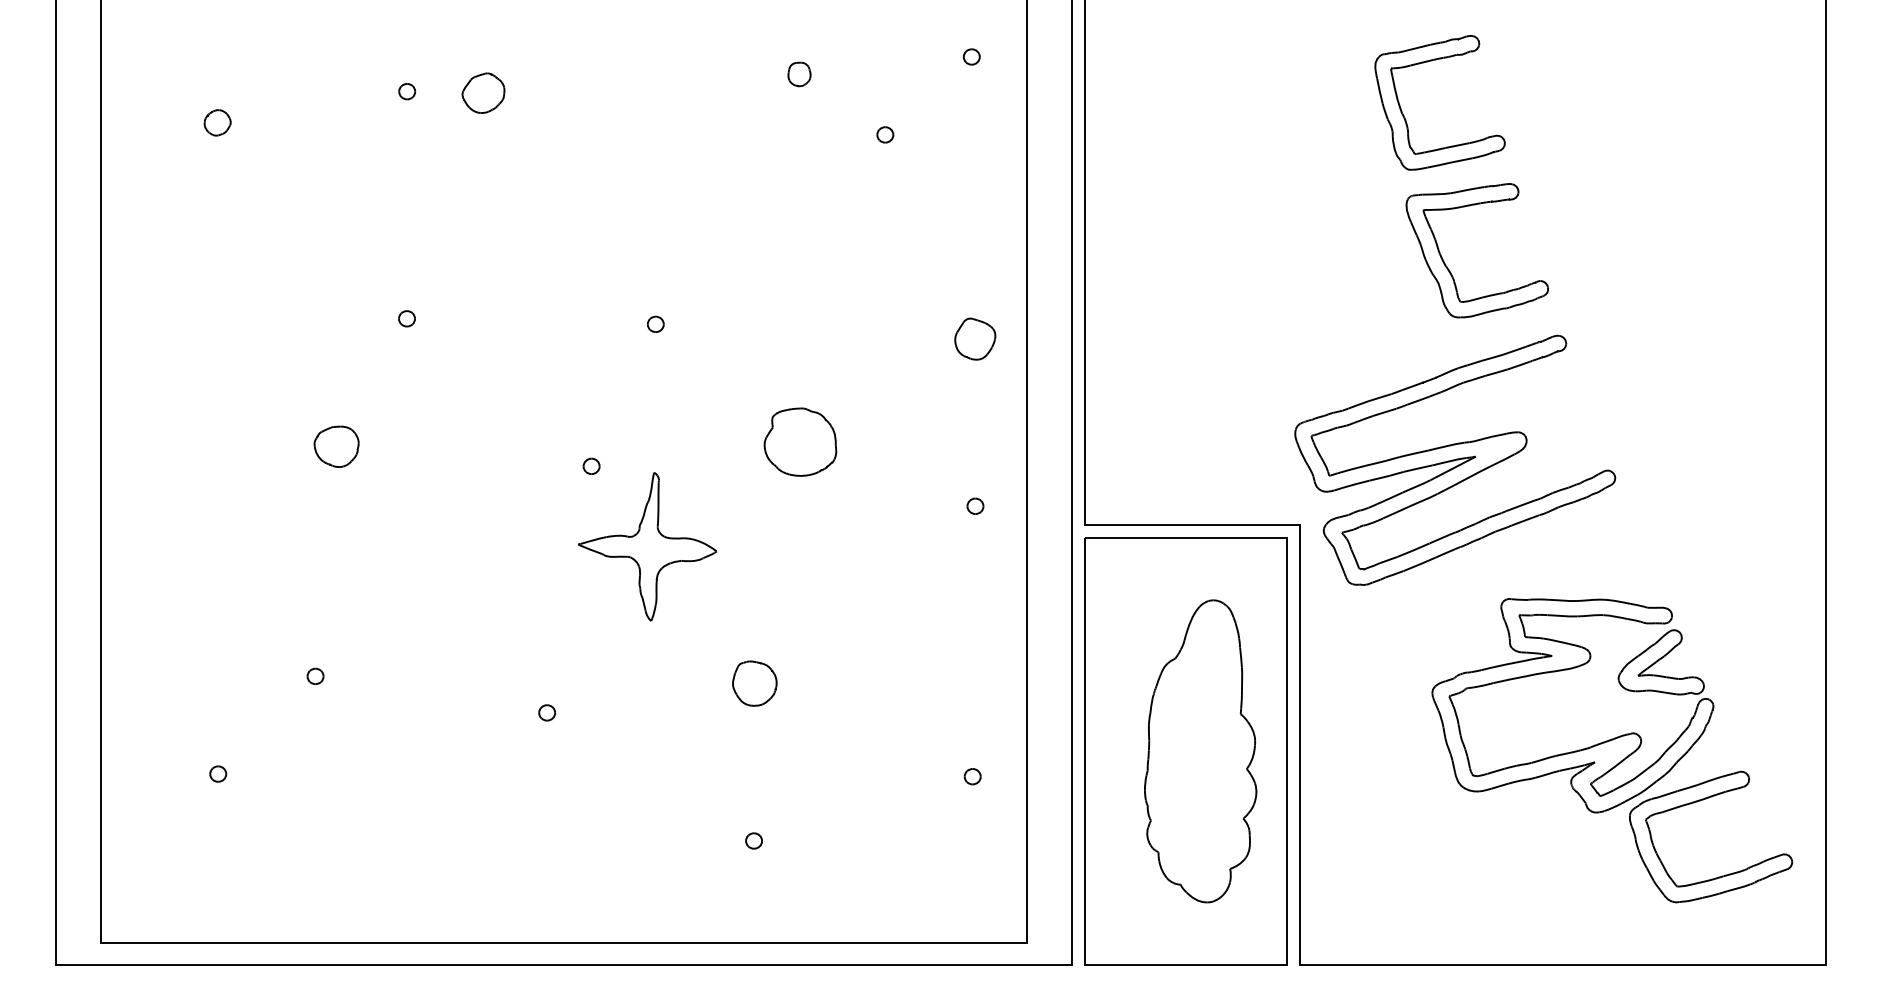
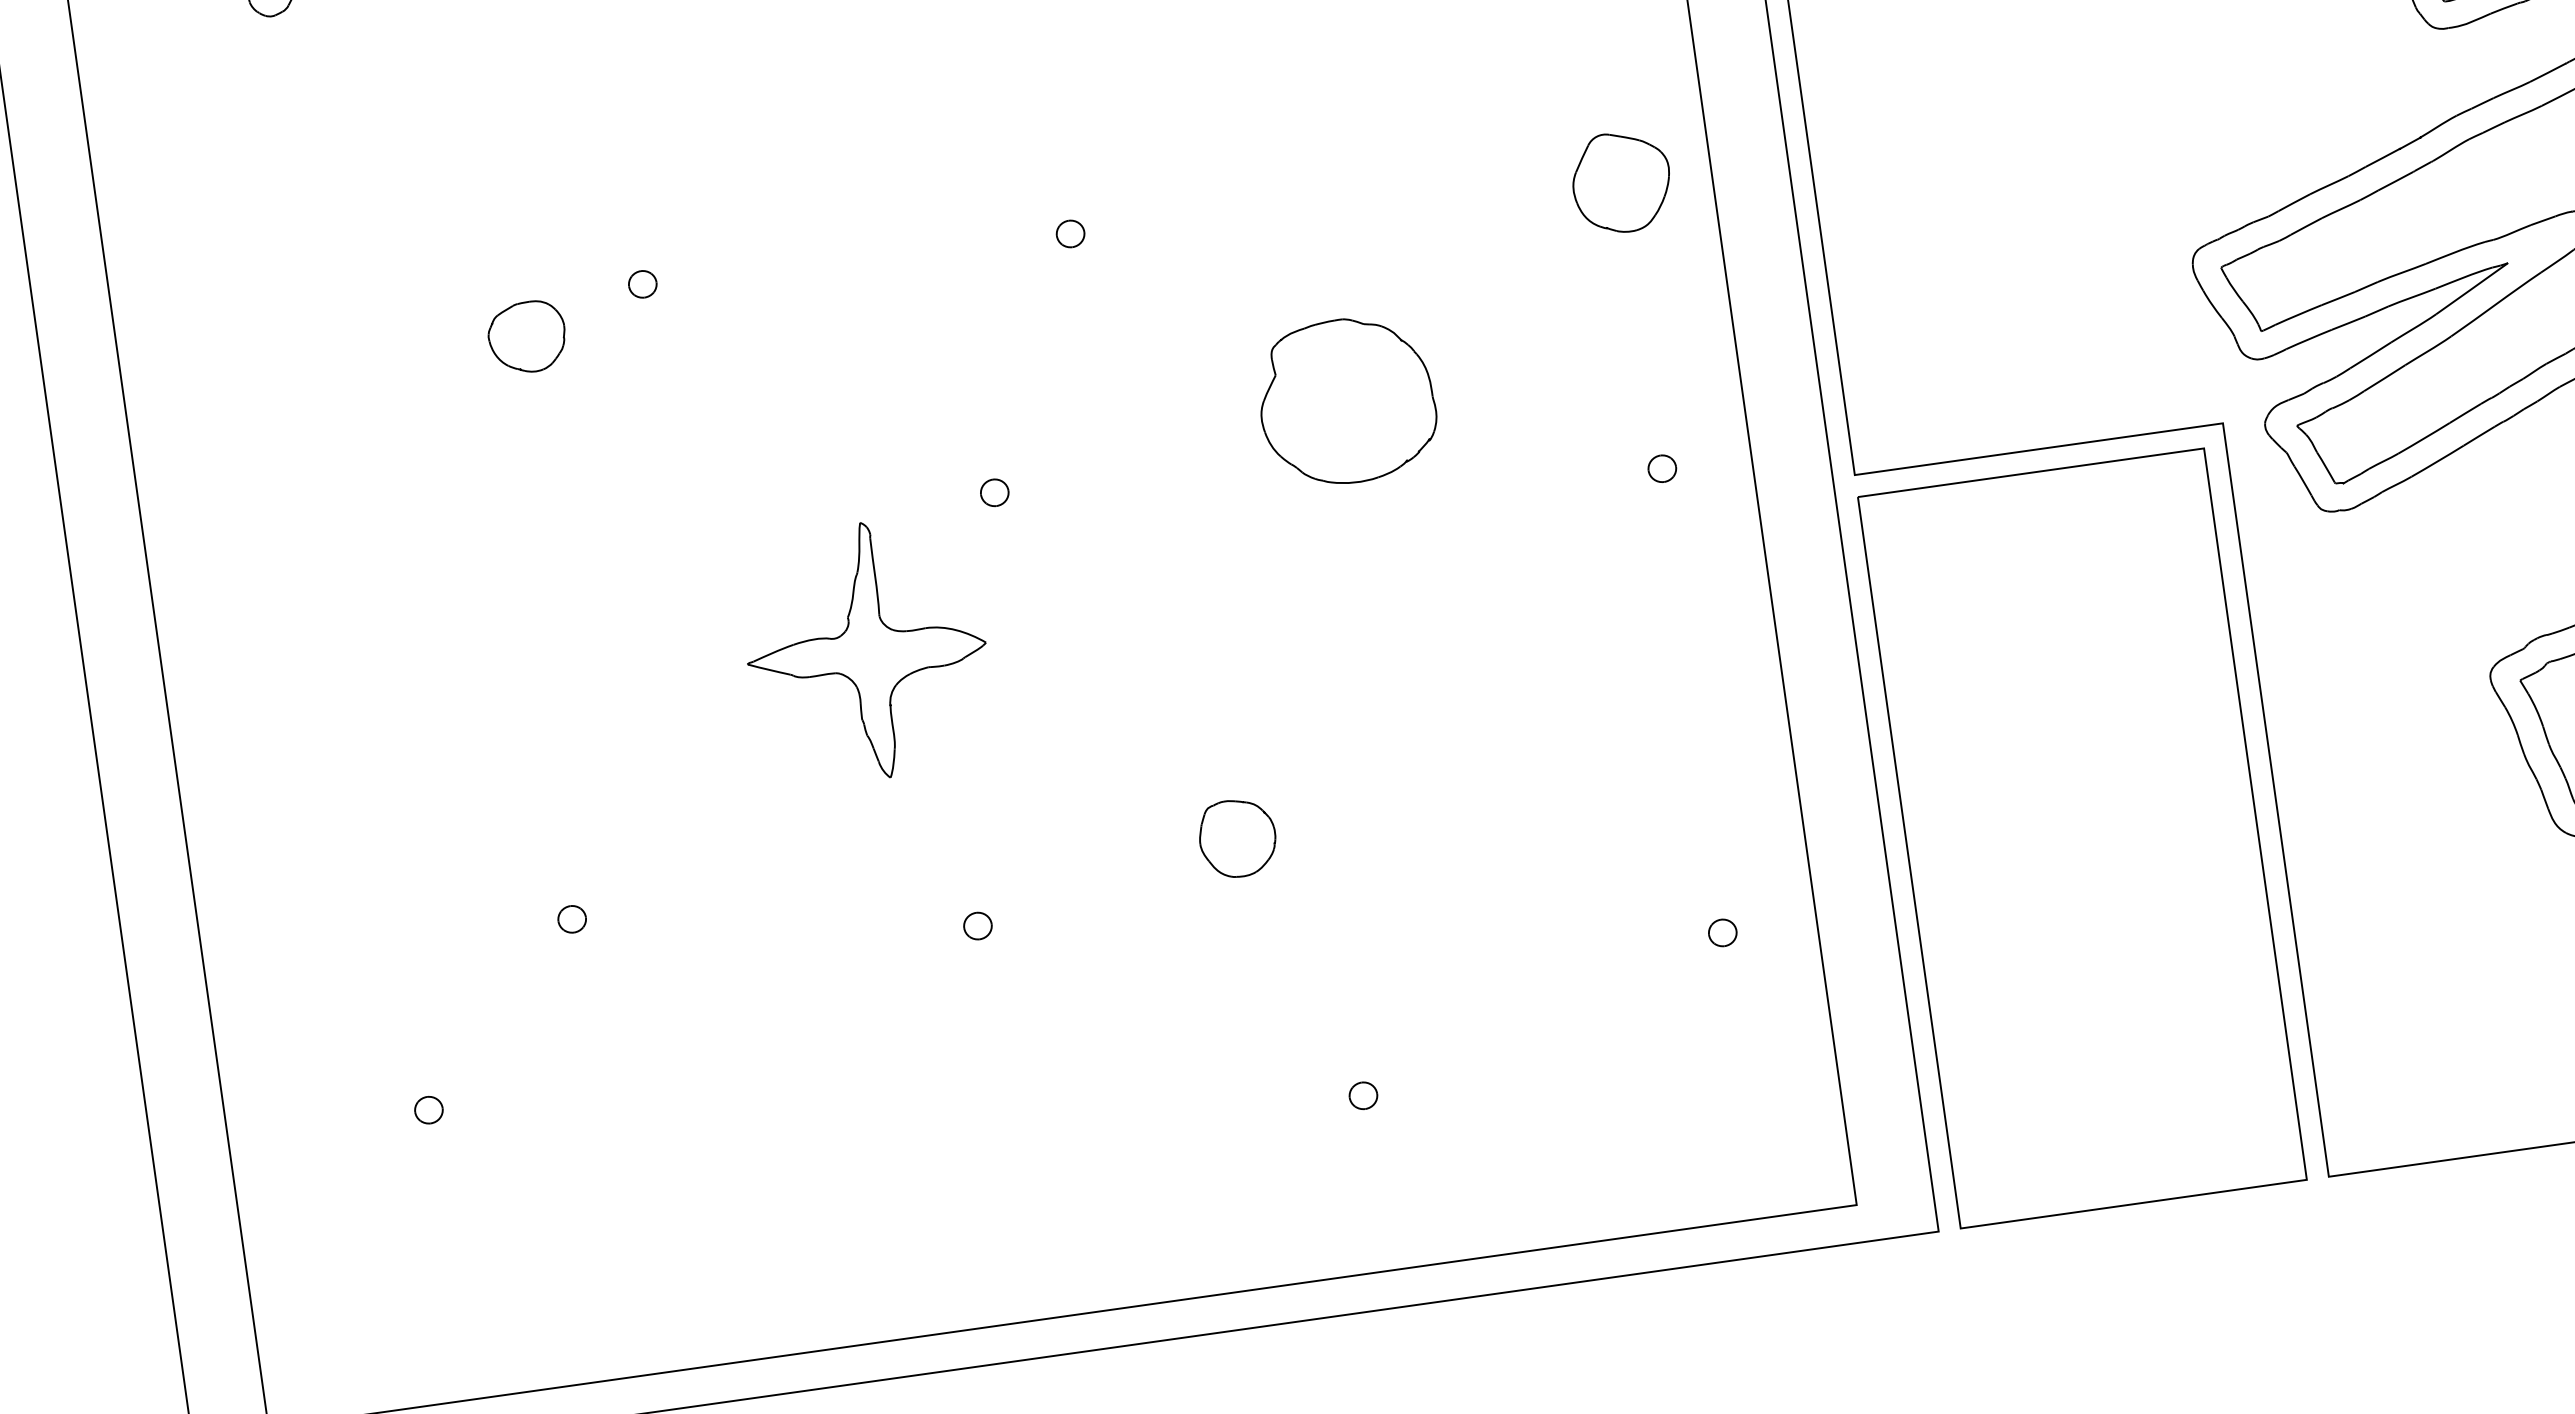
part: (975, 338) -> (1621, 181), size x1.4
part: (800, 441) -> (1346, 399), size x1.4
part: (336, 446) -> (526, 336), moved
part: (647, 546) -> (866, 650), moved
part: (754, 683) -> (1237, 838), moved
part: (1200, 751) -> (2107, 834), removed

